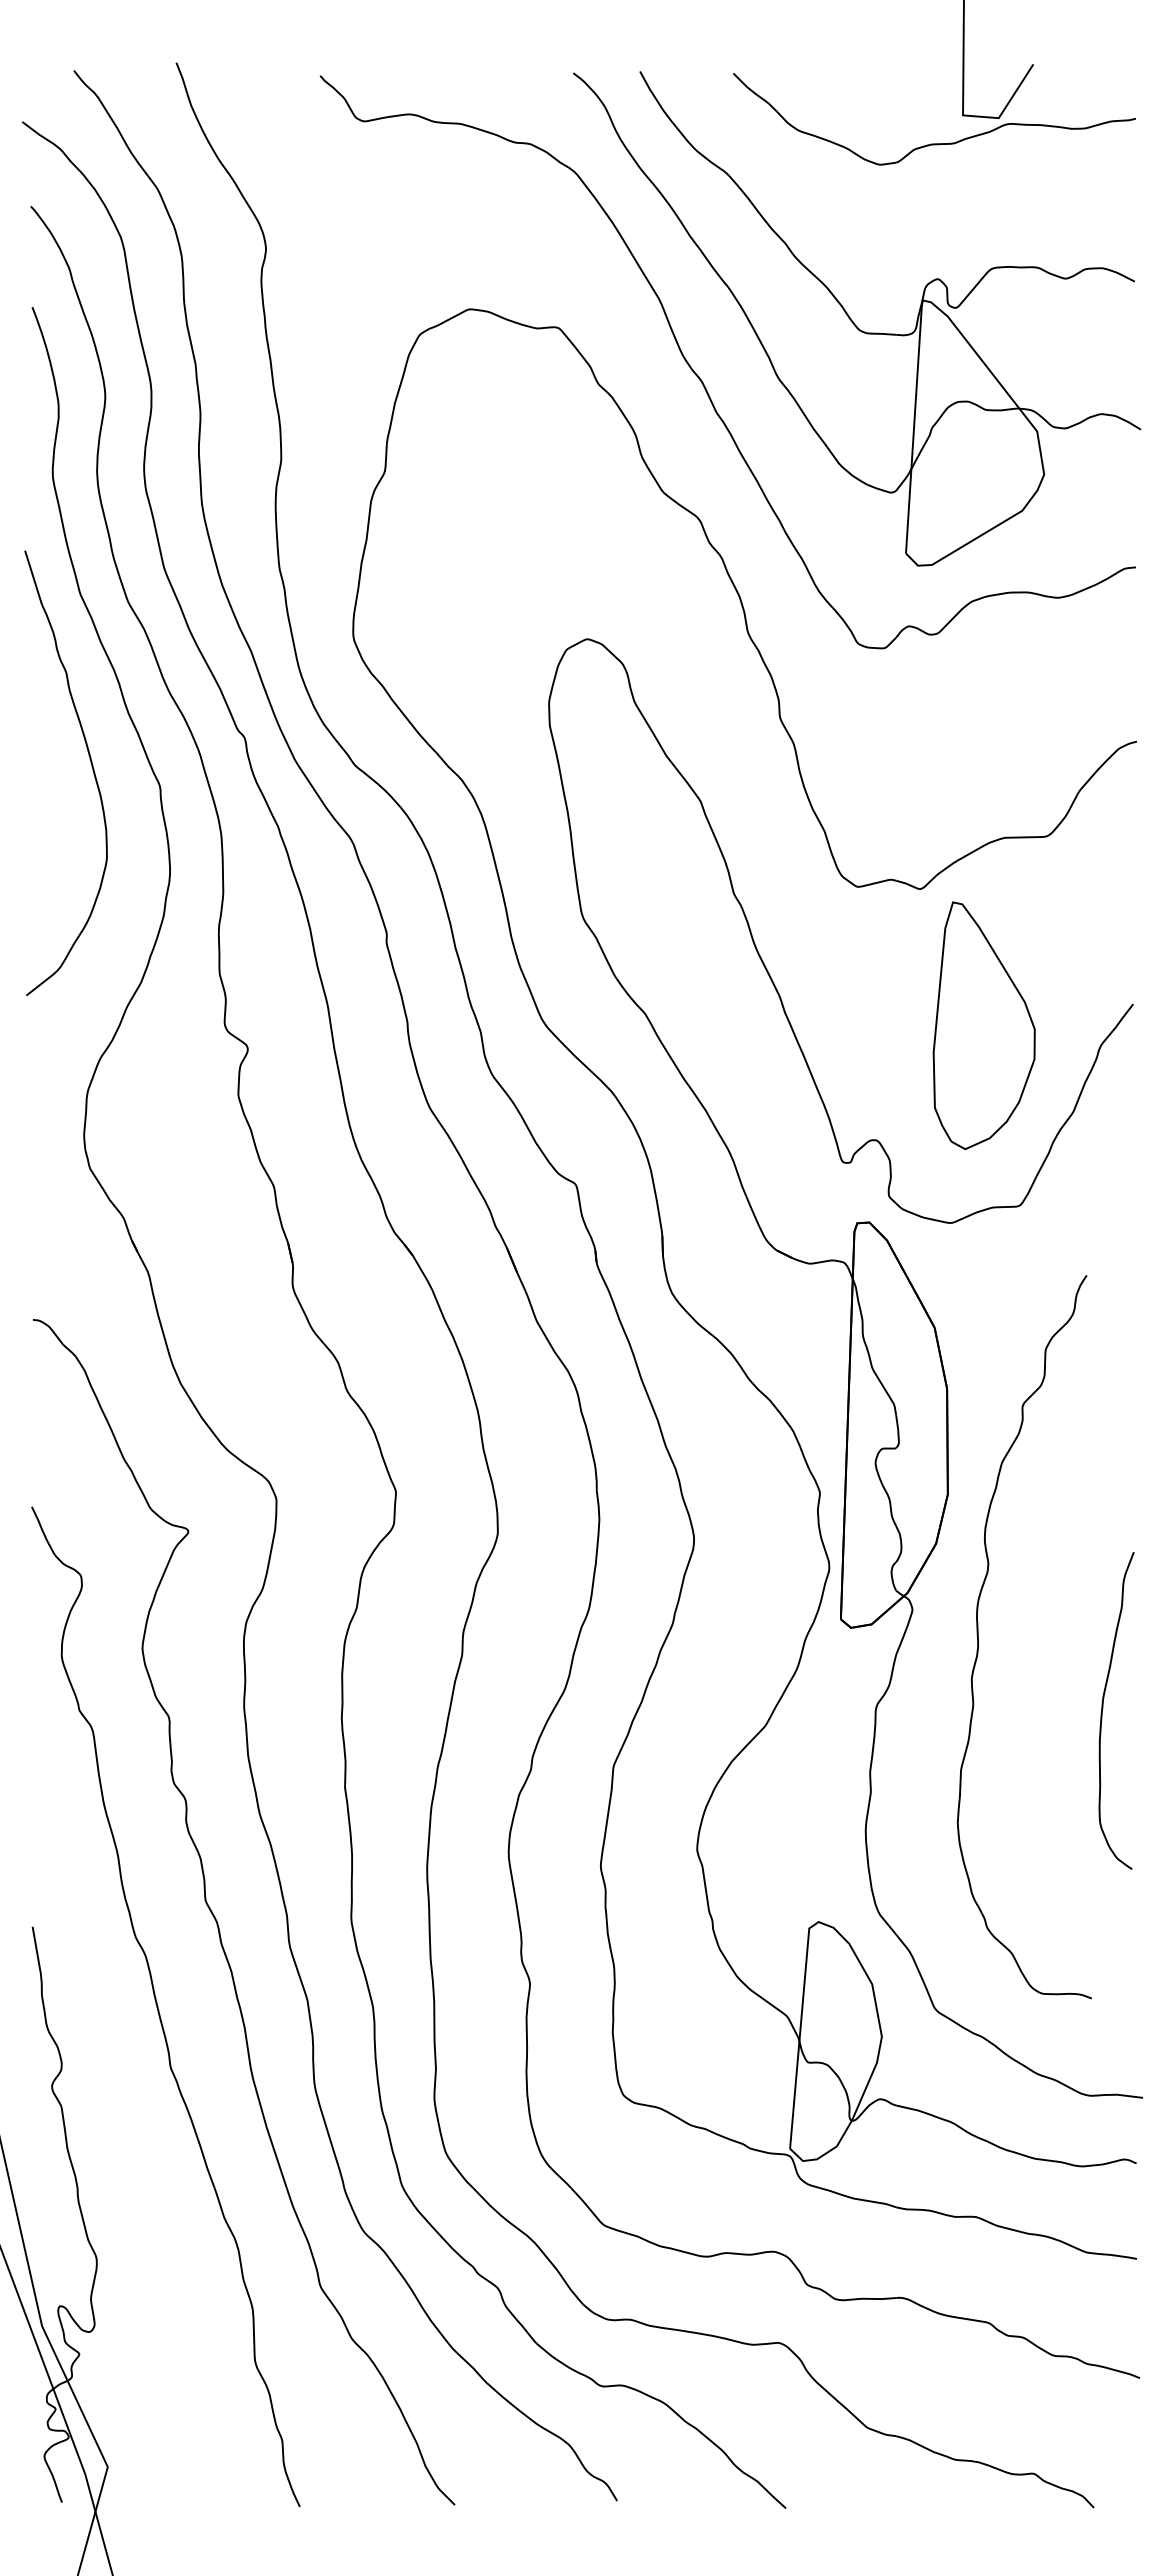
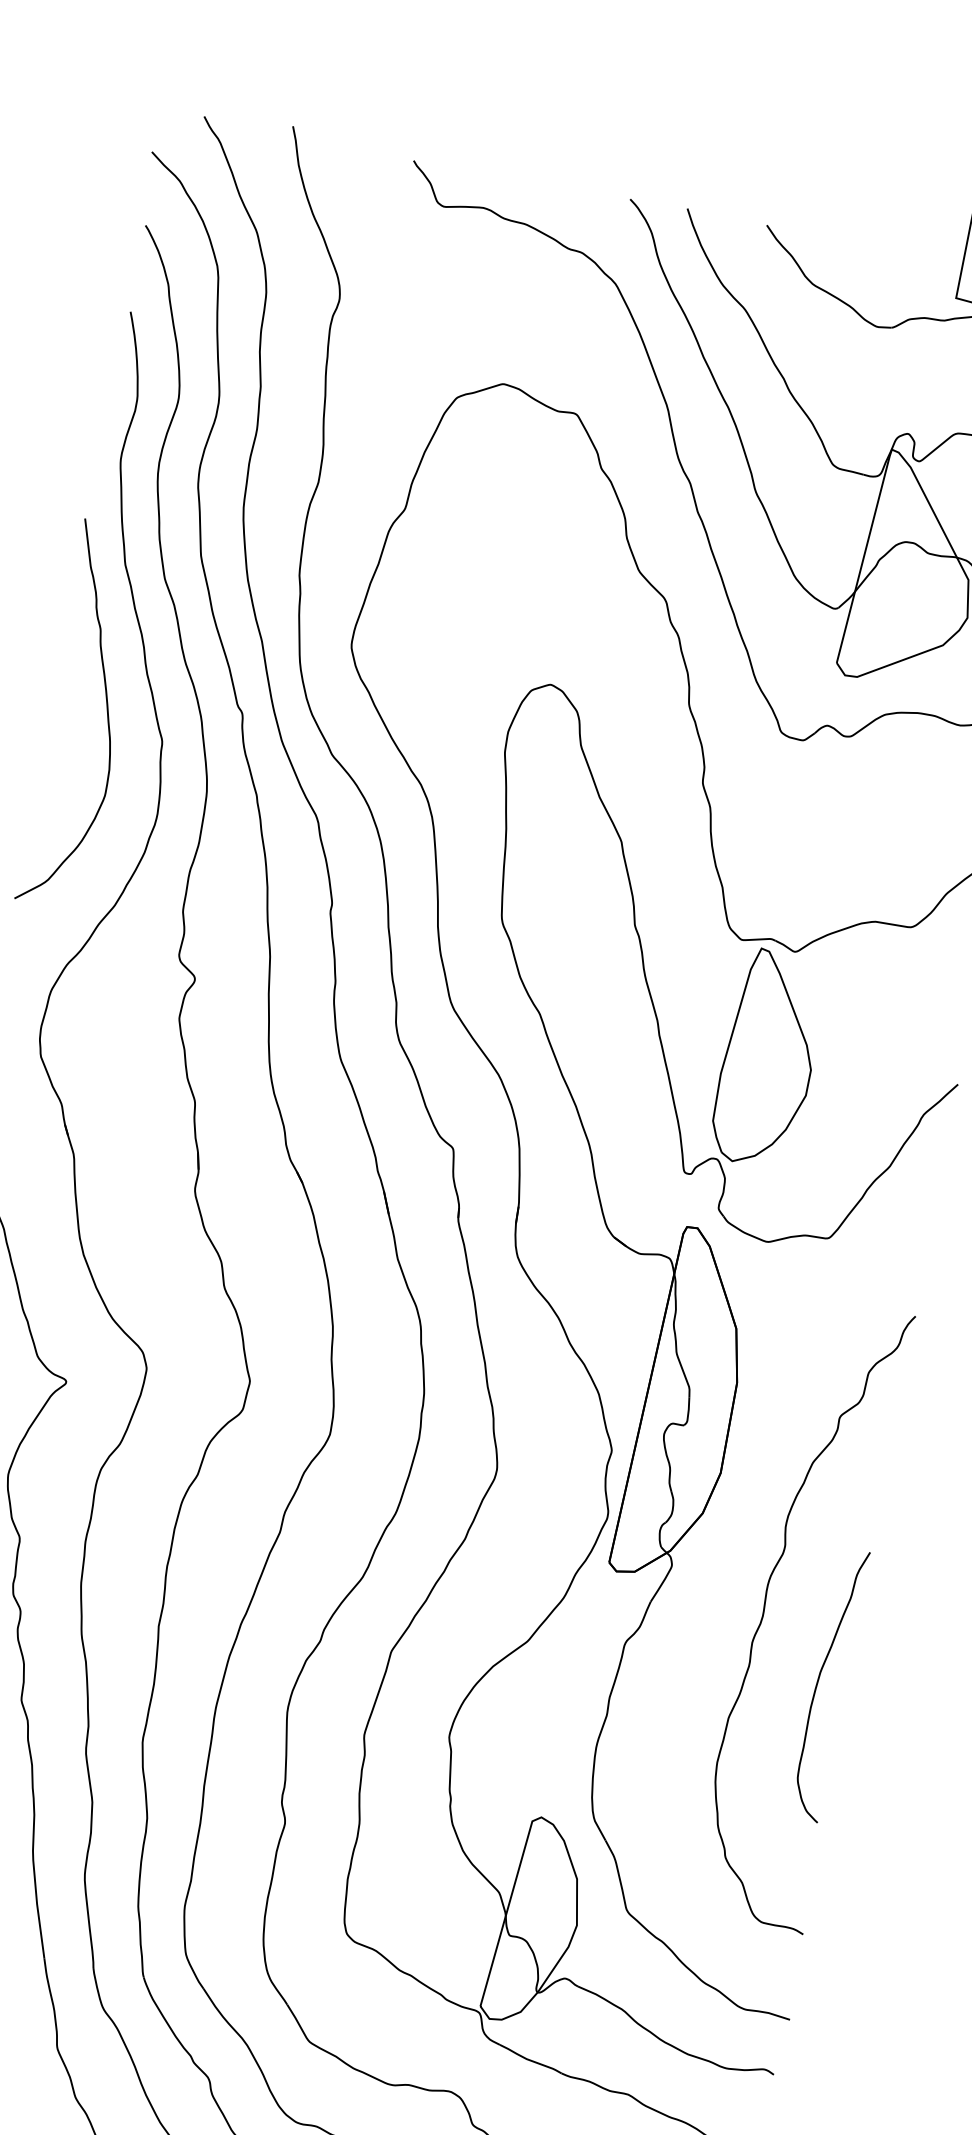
part: (983, 1025) -> (767, 1058), moved
curve: (978, 1637) -> (764, 1607), moved

